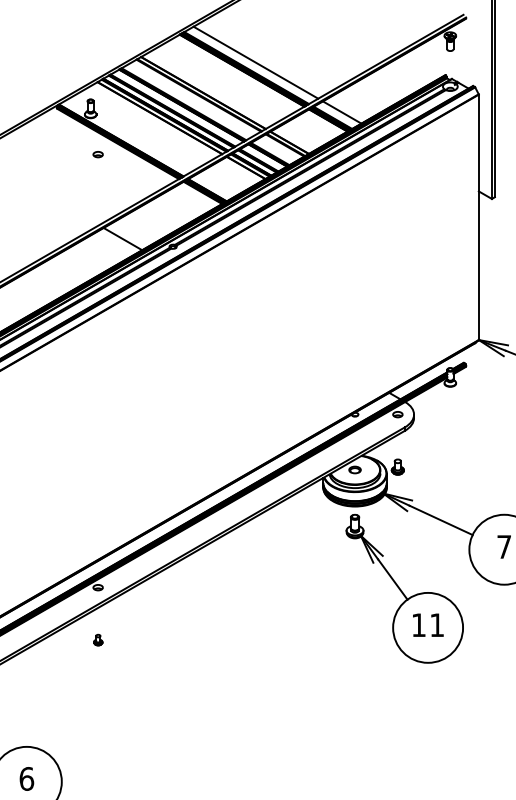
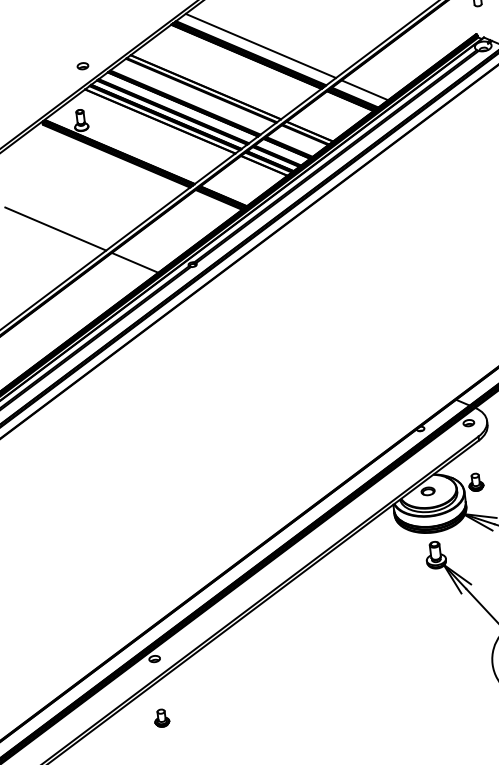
part: (97, 154) -> (82, 66), moved
line: (57, 200) -> (56, 228), added
part: (98, 639) -> (162, 717), size x1.43

